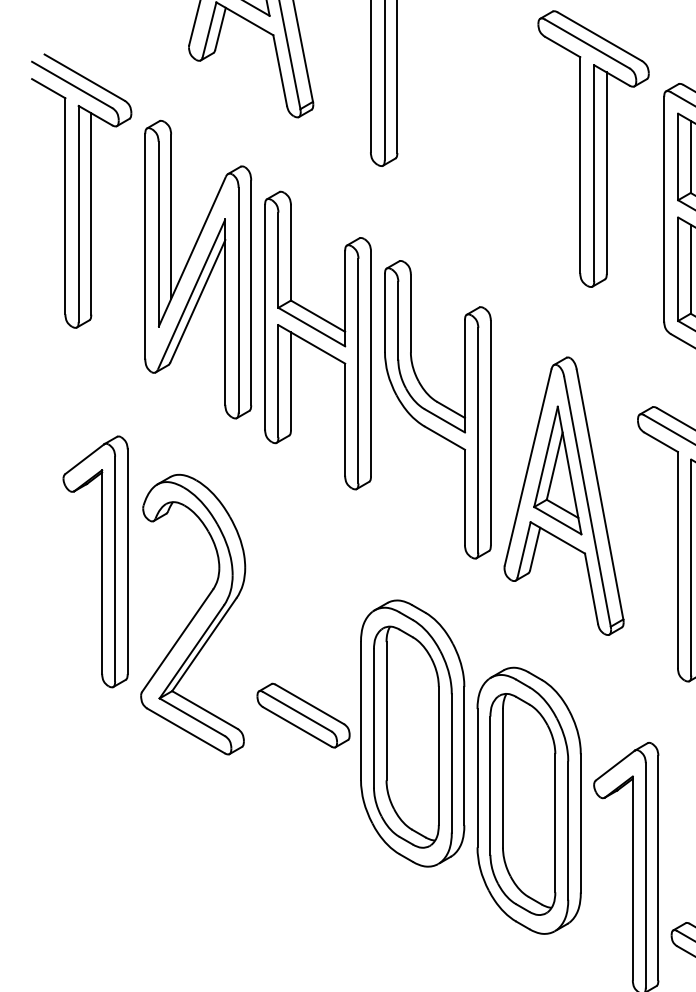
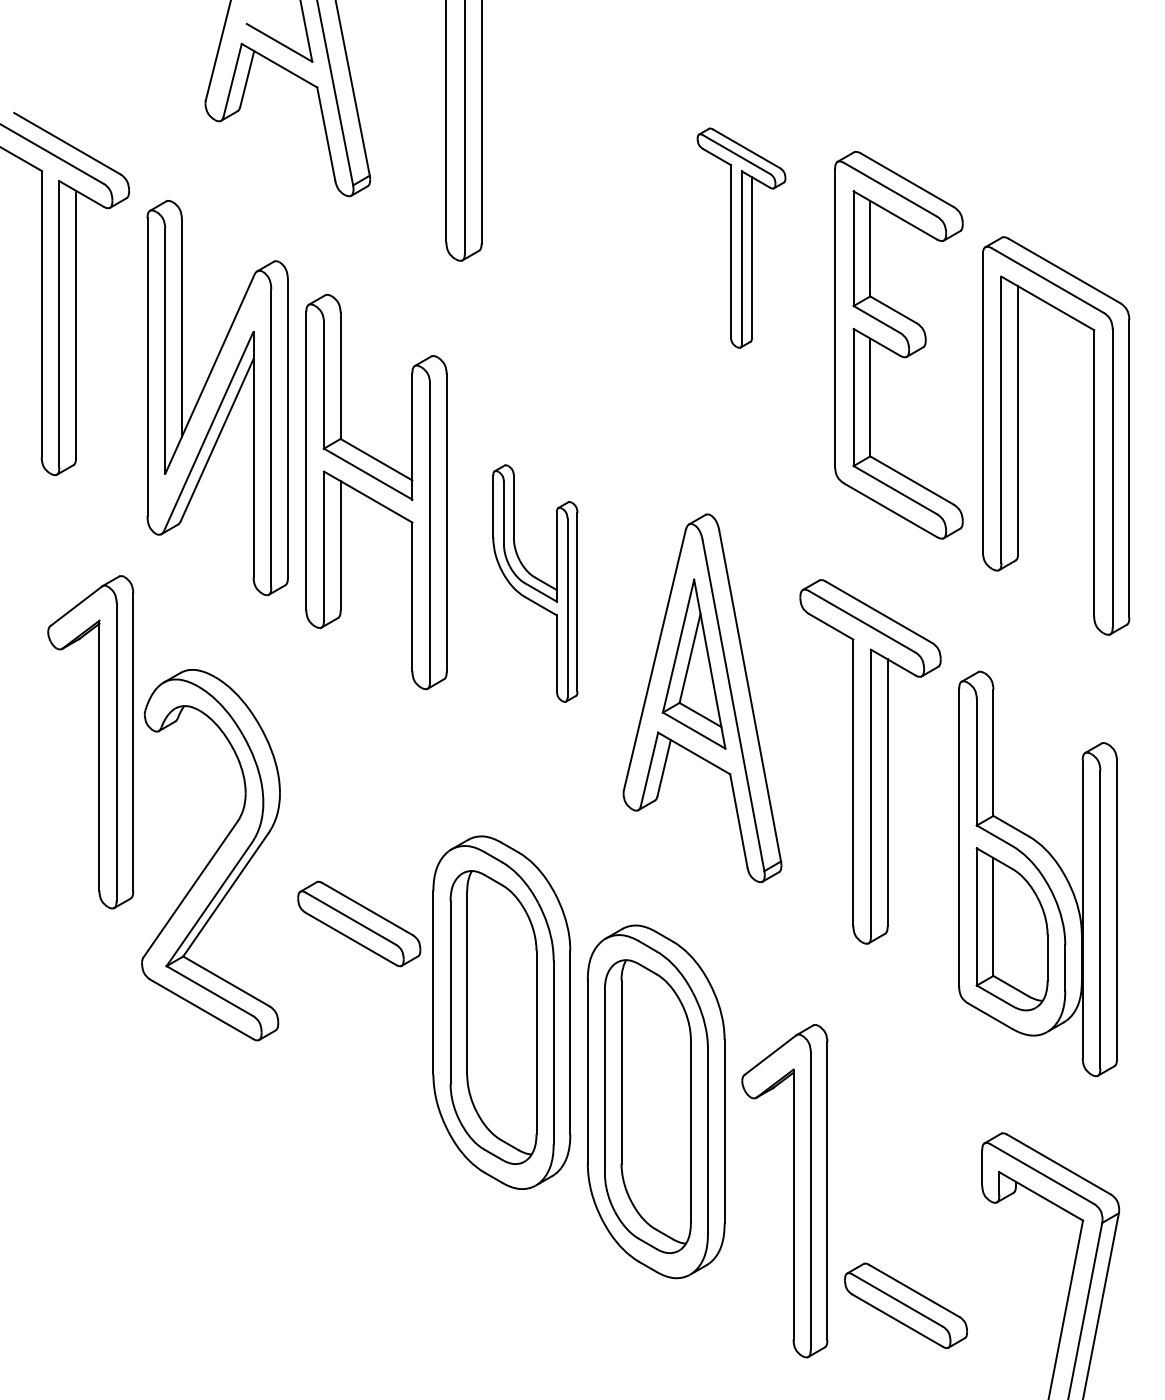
part: (593, 148) -> (741, 237), size x0.6
part: (438, 409) -> (535, 583), size x0.6
part: (101, 562) -> (98, 742), moved
part: (303, 715) -> (359, 923), moved

